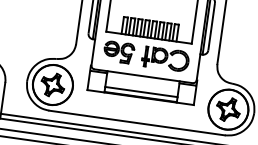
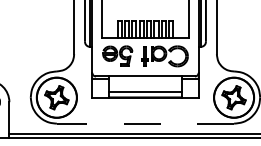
line: (137, 122) -> (145, 123), solid -> dashed

